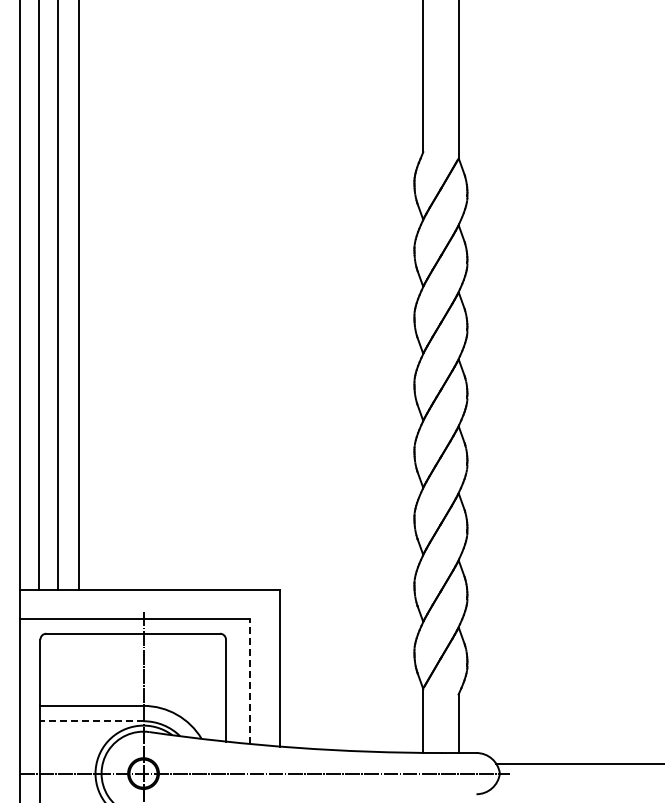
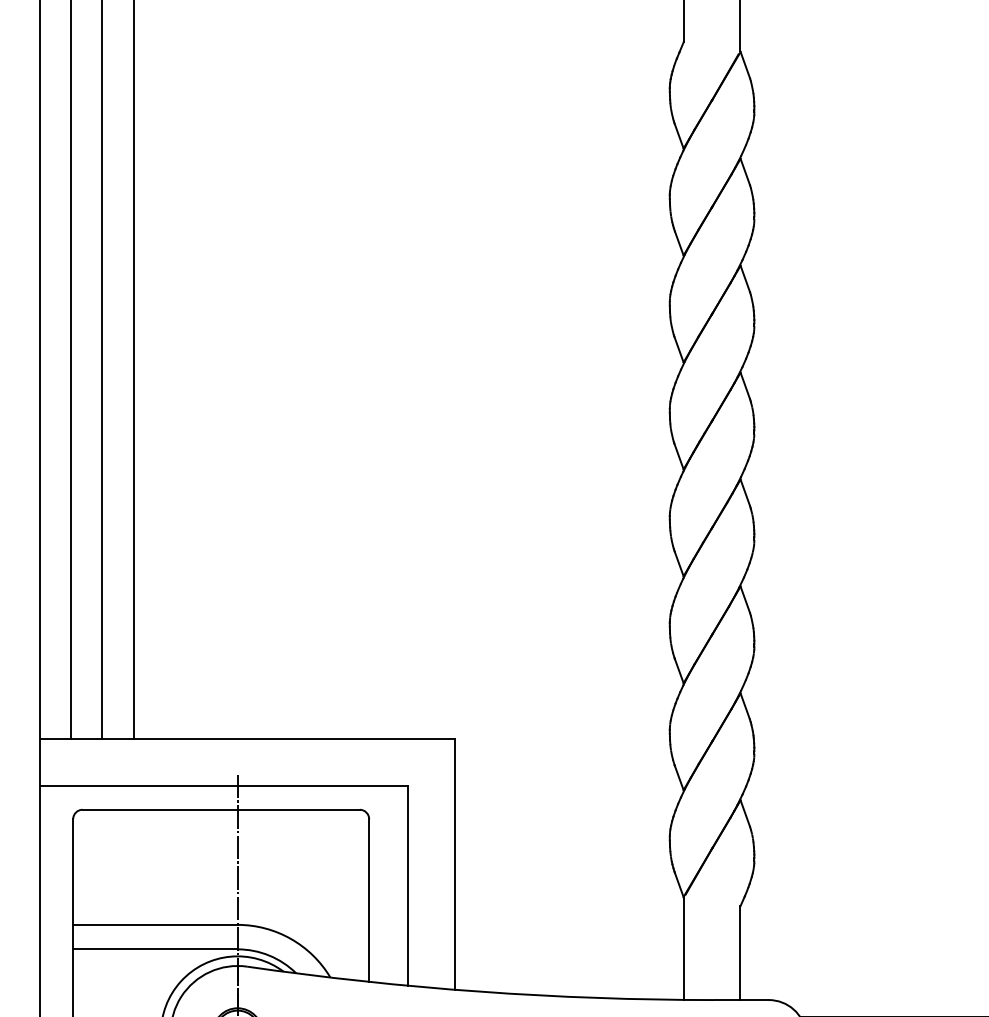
line: (250, 681) -> (408, 885), dashed -> solid
line: (91, 721) -> (154, 949), dashed -> solid

